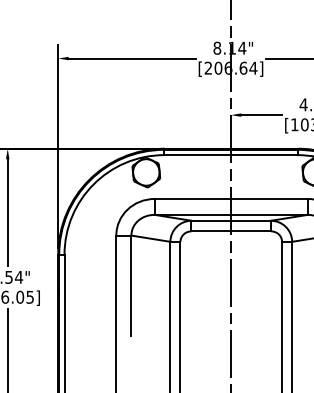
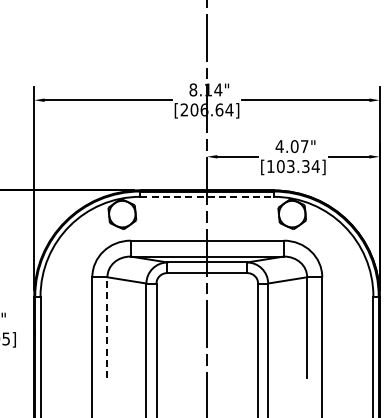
line: (230, 154) -> (206, 196), solid -> dashed
line: (131, 285) -> (107, 327), solid -> dashed

